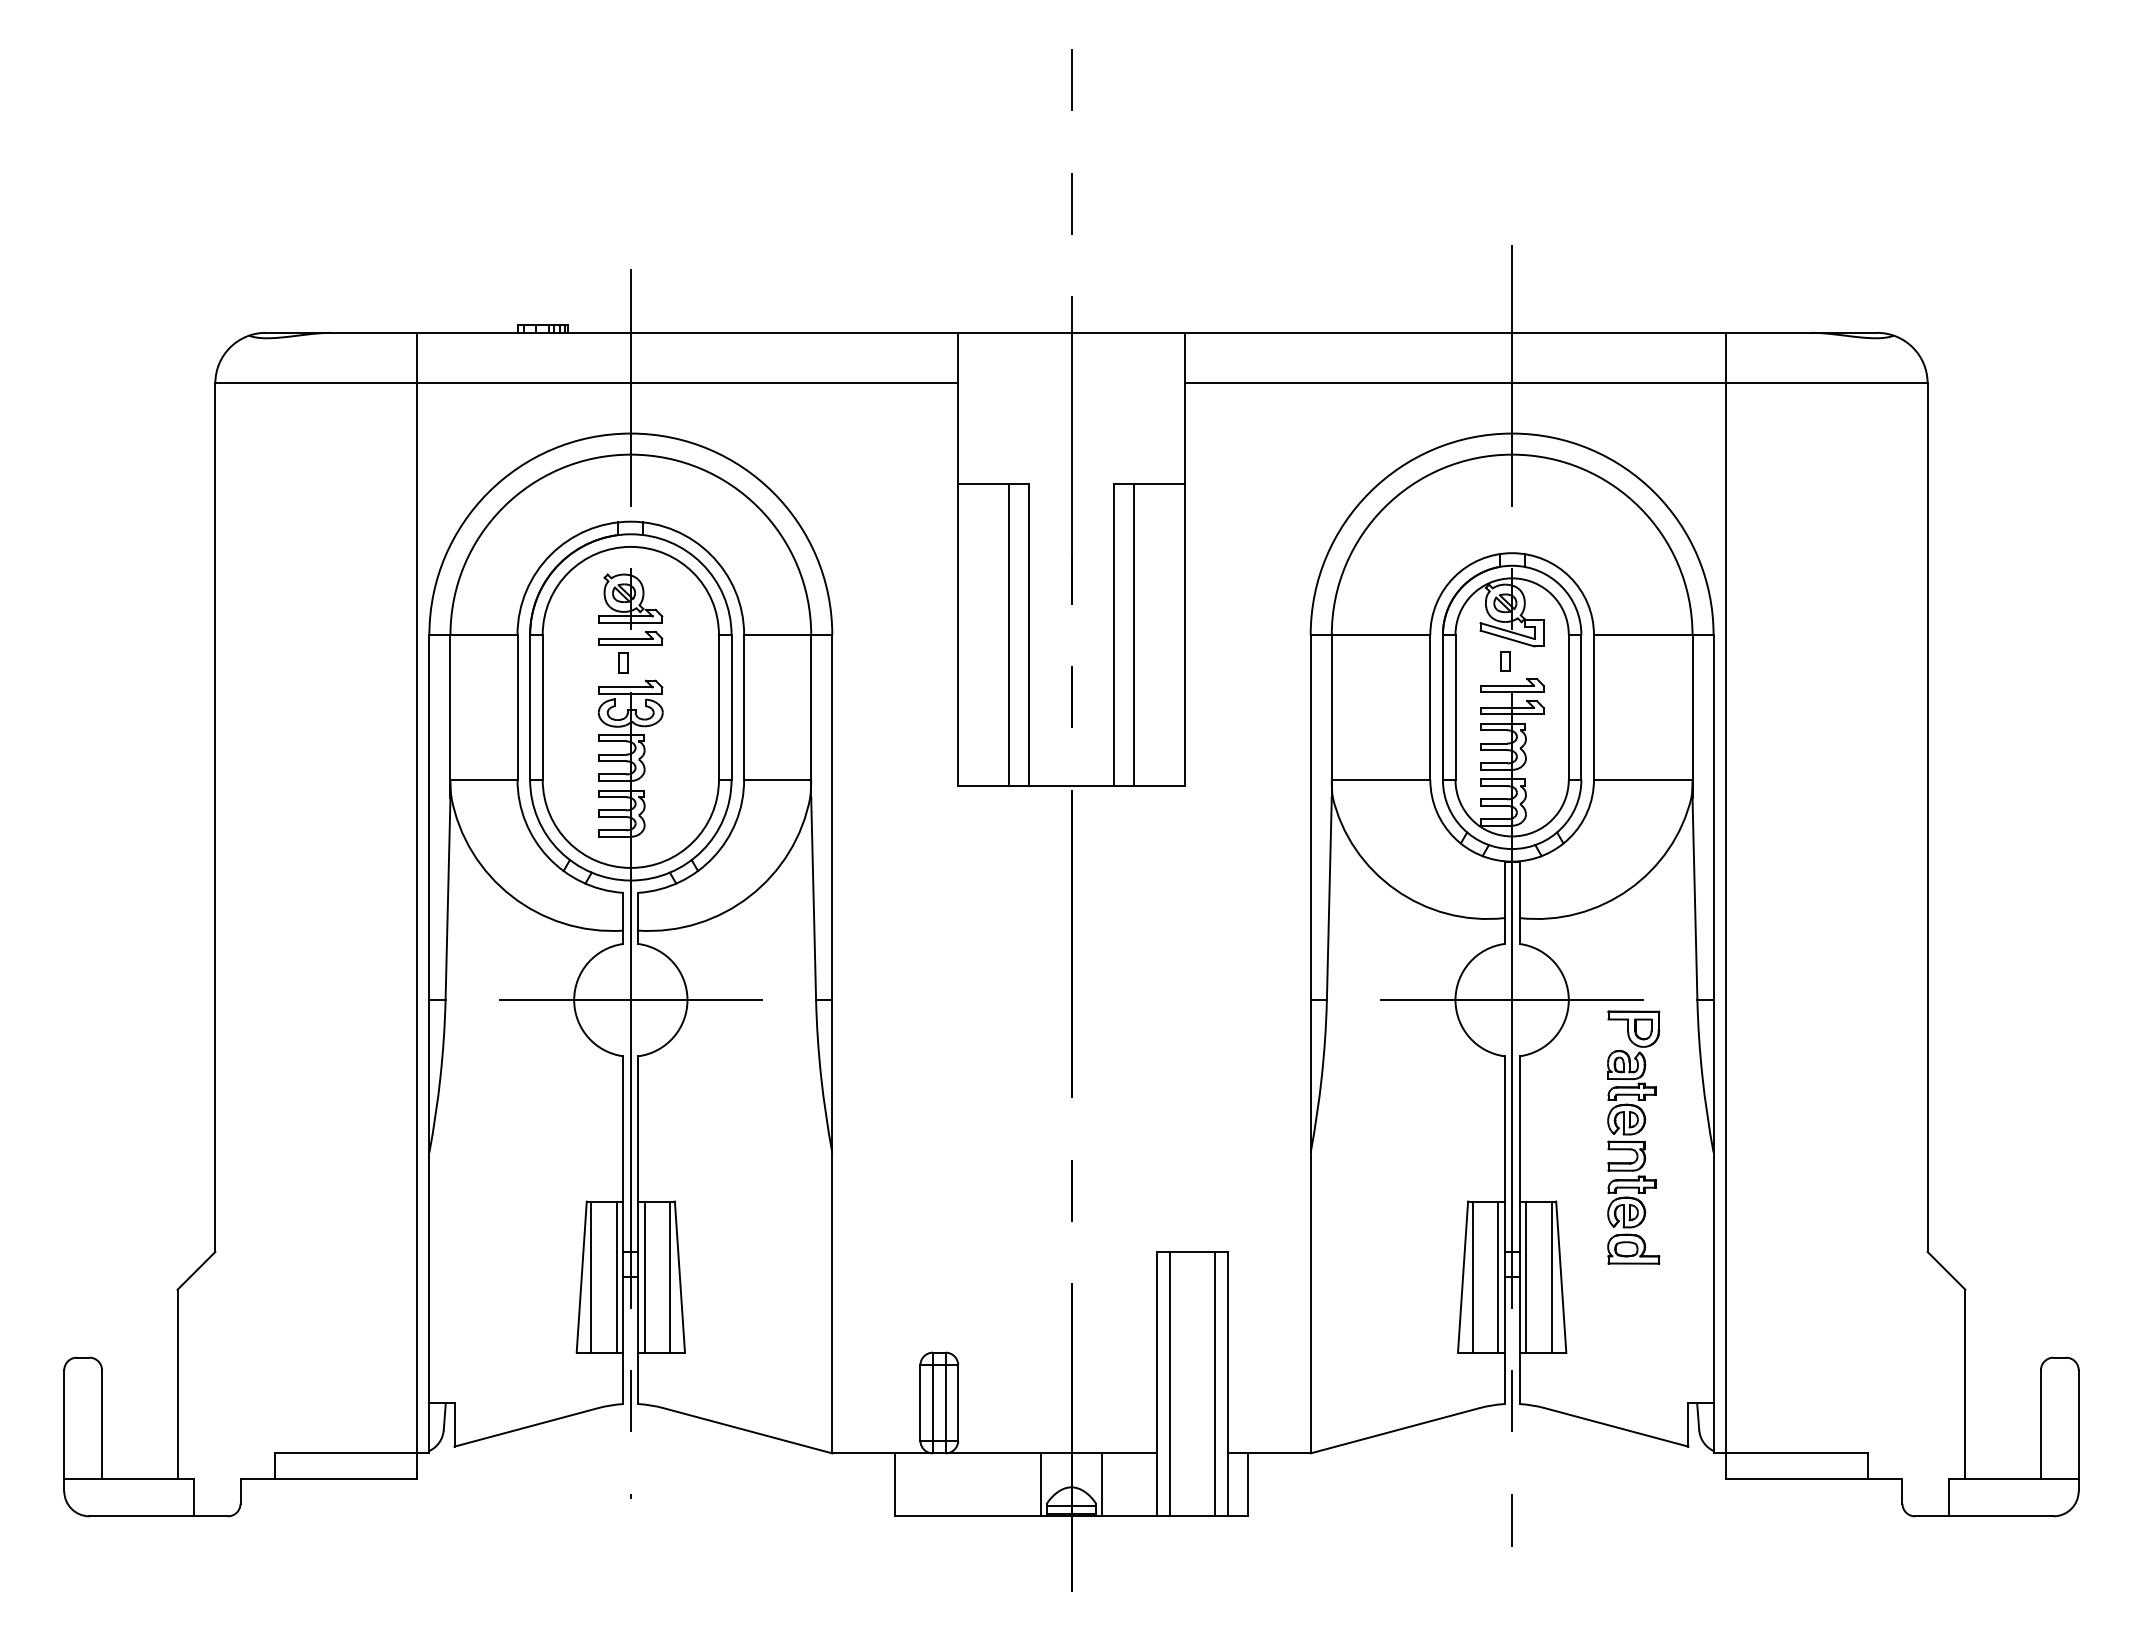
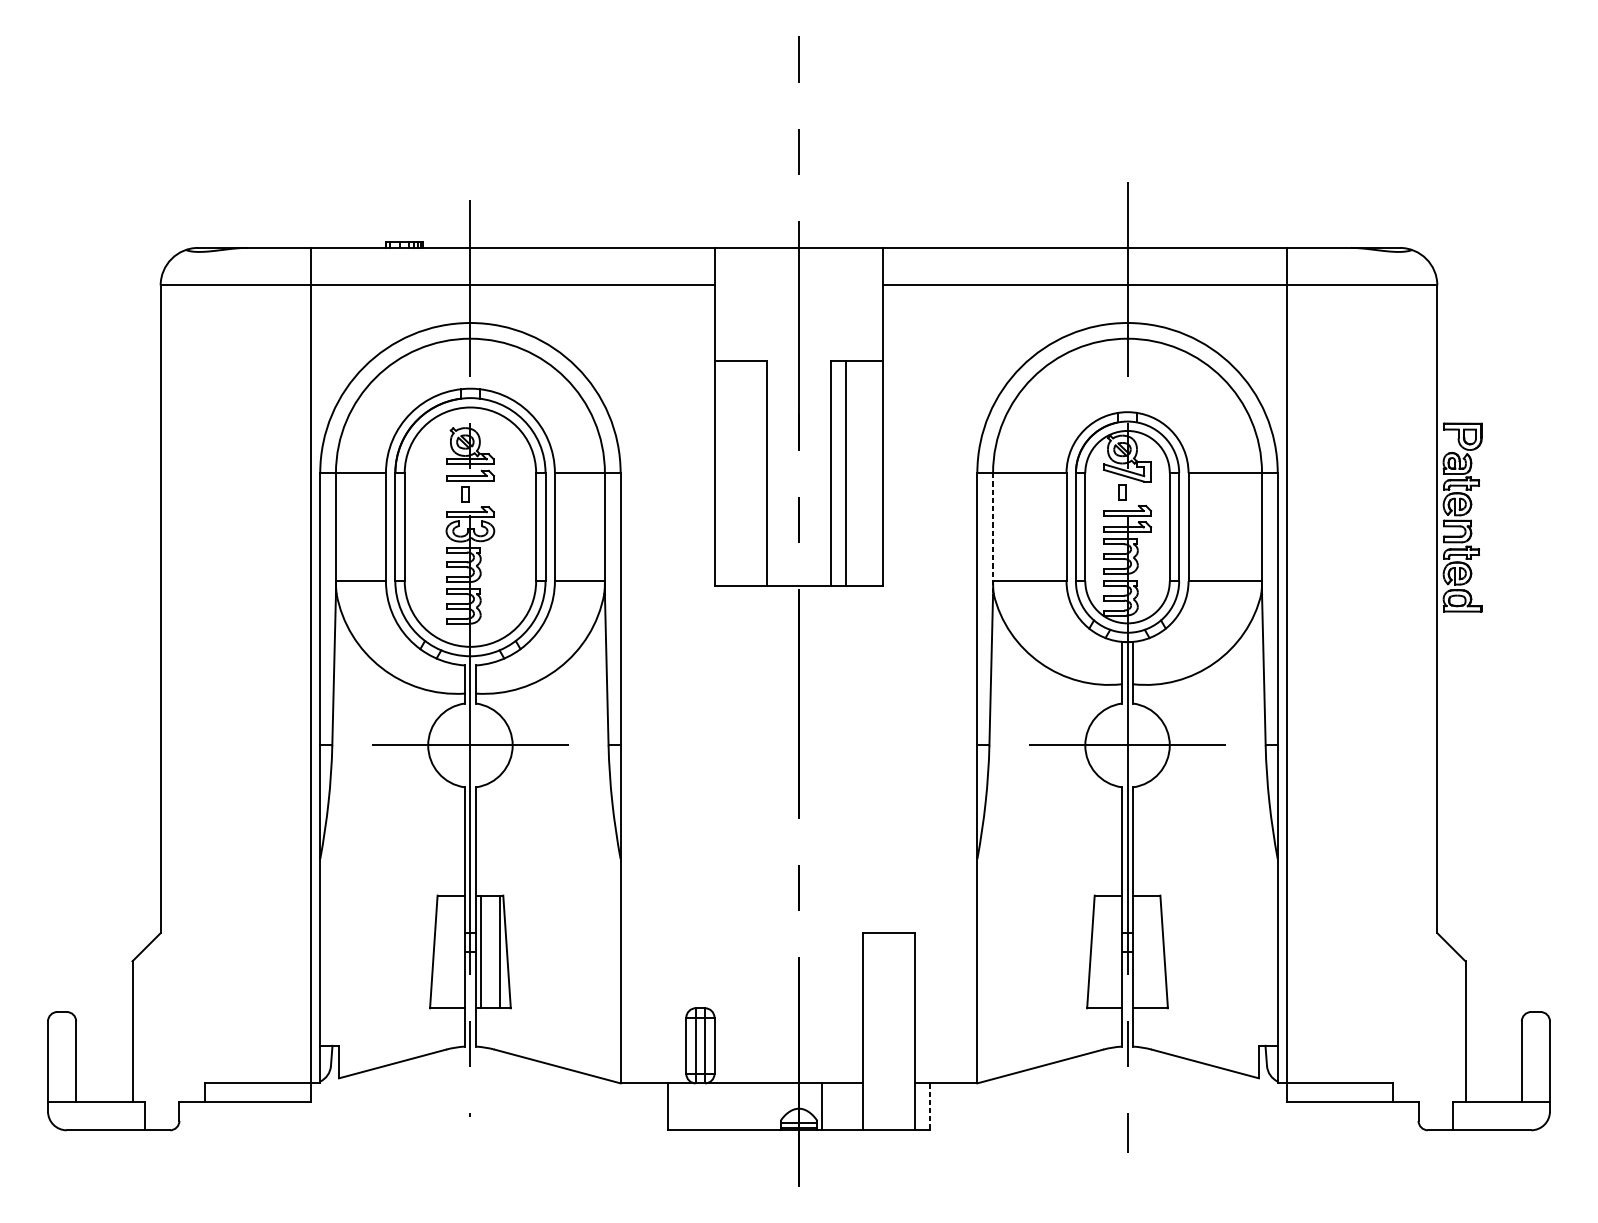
line: (1008, 634) -> (752, 472), removed
line: (1331, 716) -> (992, 533), solid -> dashed
part: (1633, 1137) -> (1462, 517), moved
line: (591, 1276) -> (441, 951), removed
line: (616, 1276) -> (459, 951), removed
line: (1472, 1276) -> (1097, 951), removed
line: (1497, 1276) -> (1116, 951), removed
line: (1526, 1276) -> (1138, 951), removed
line: (1551, 1276) -> (1156, 951), removed
line: (1169, 1383) -> (872, 1031), removed
line: (1215, 1383) -> (906, 1031), removed
line: (1040, 1484) -> (775, 1106), removed
line: (1247, 1485) -> (930, 1107), solid -> dashed

